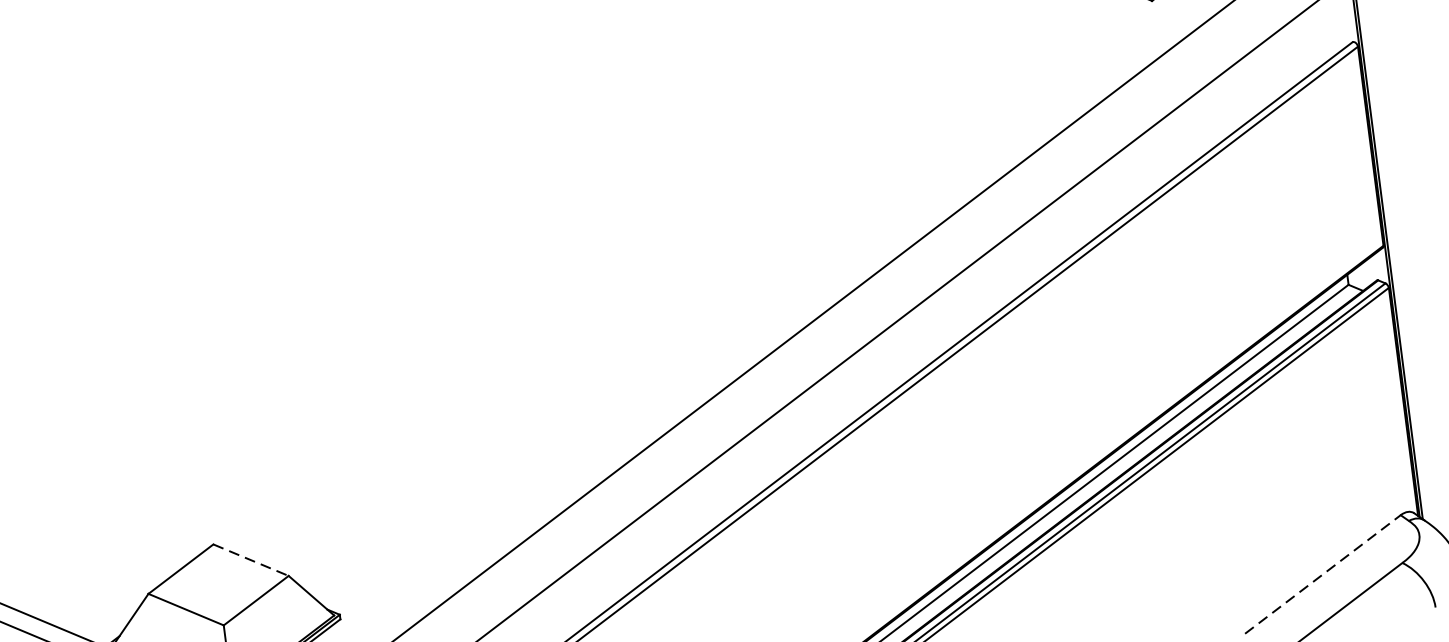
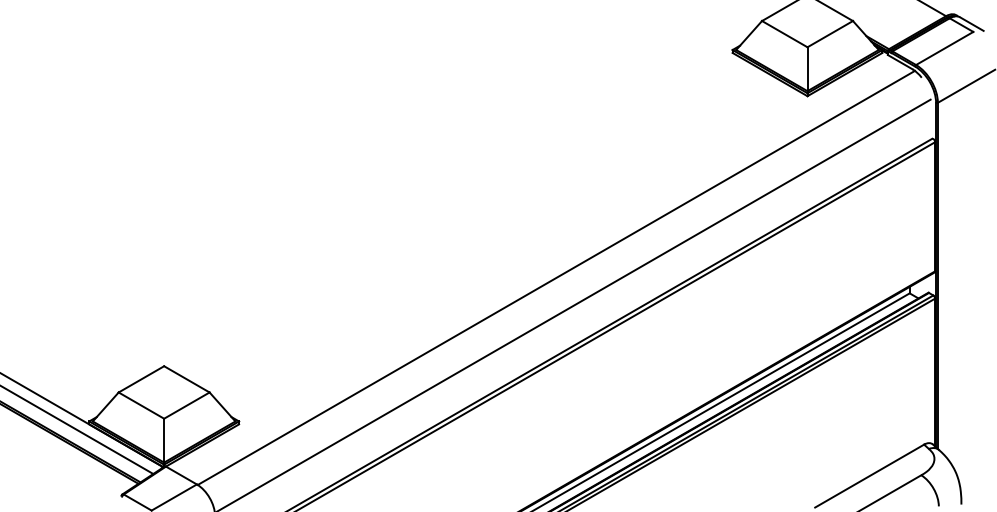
line: (252, 560) -> (187, 379), dashed -> solid
line: (1322, 575) -> (869, 476), dashed -> solid

